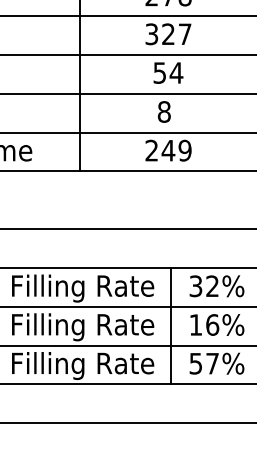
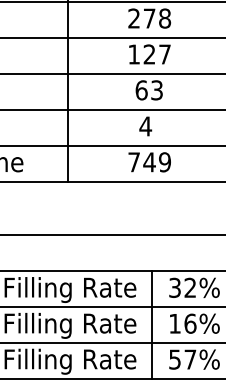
text: (151, 34) -> (133, 54), 327 -> 127
text: (168, 72) -> (149, 89), 54 -> 63
text: (164, 111) -> (145, 126), 8 -> 4
text: (151, 150) -> (133, 162), 249 -> 749

